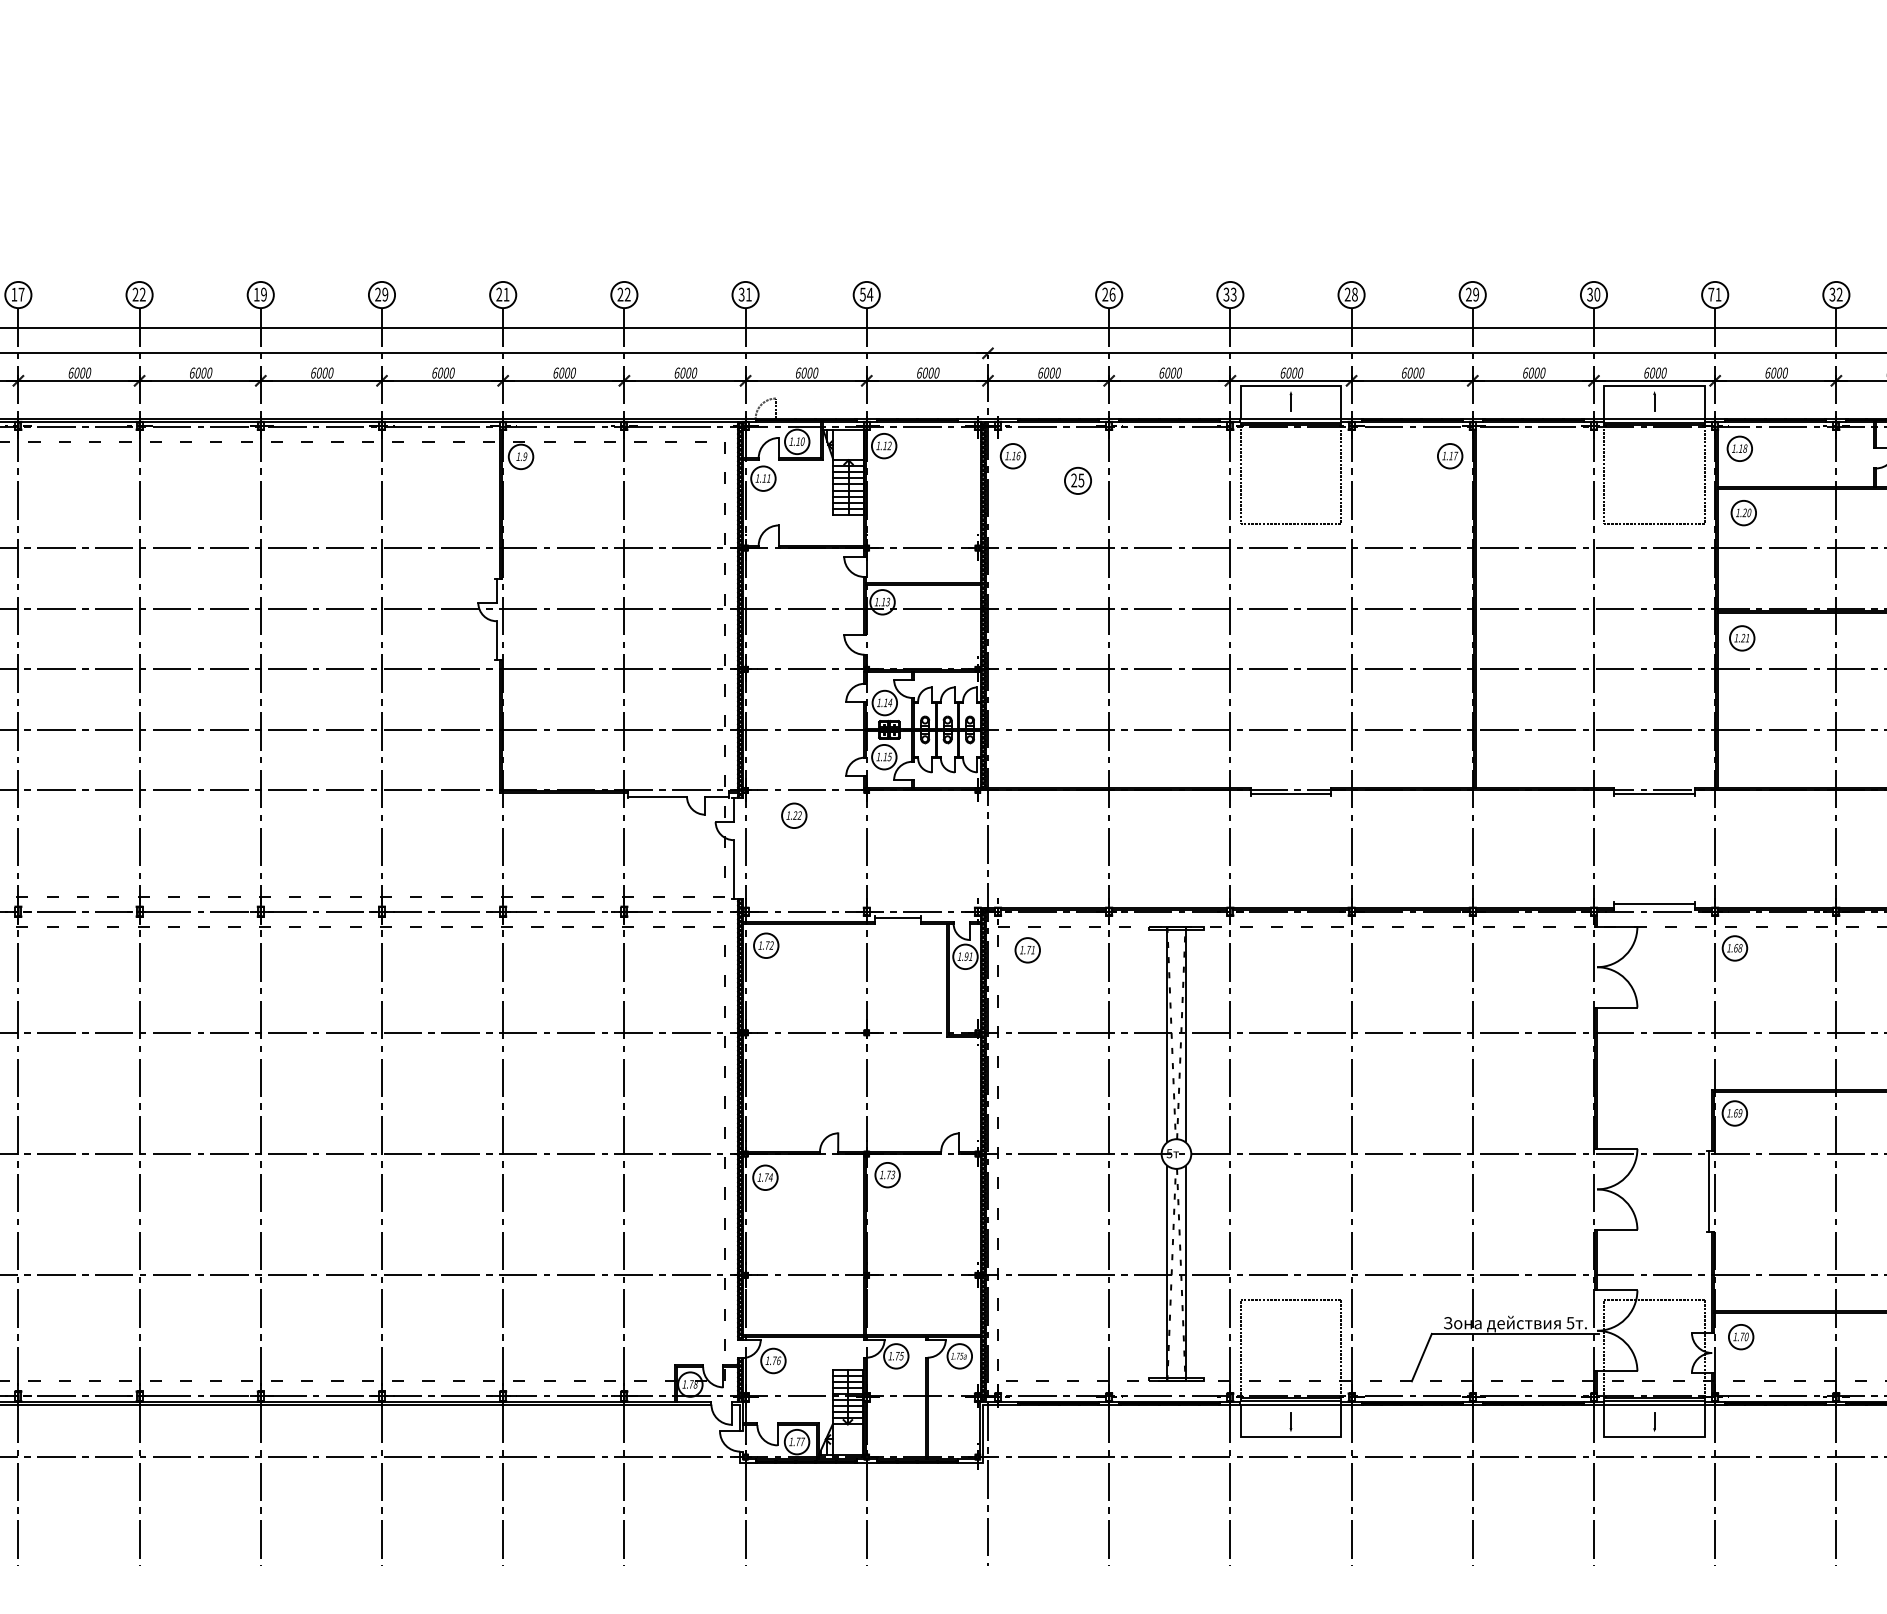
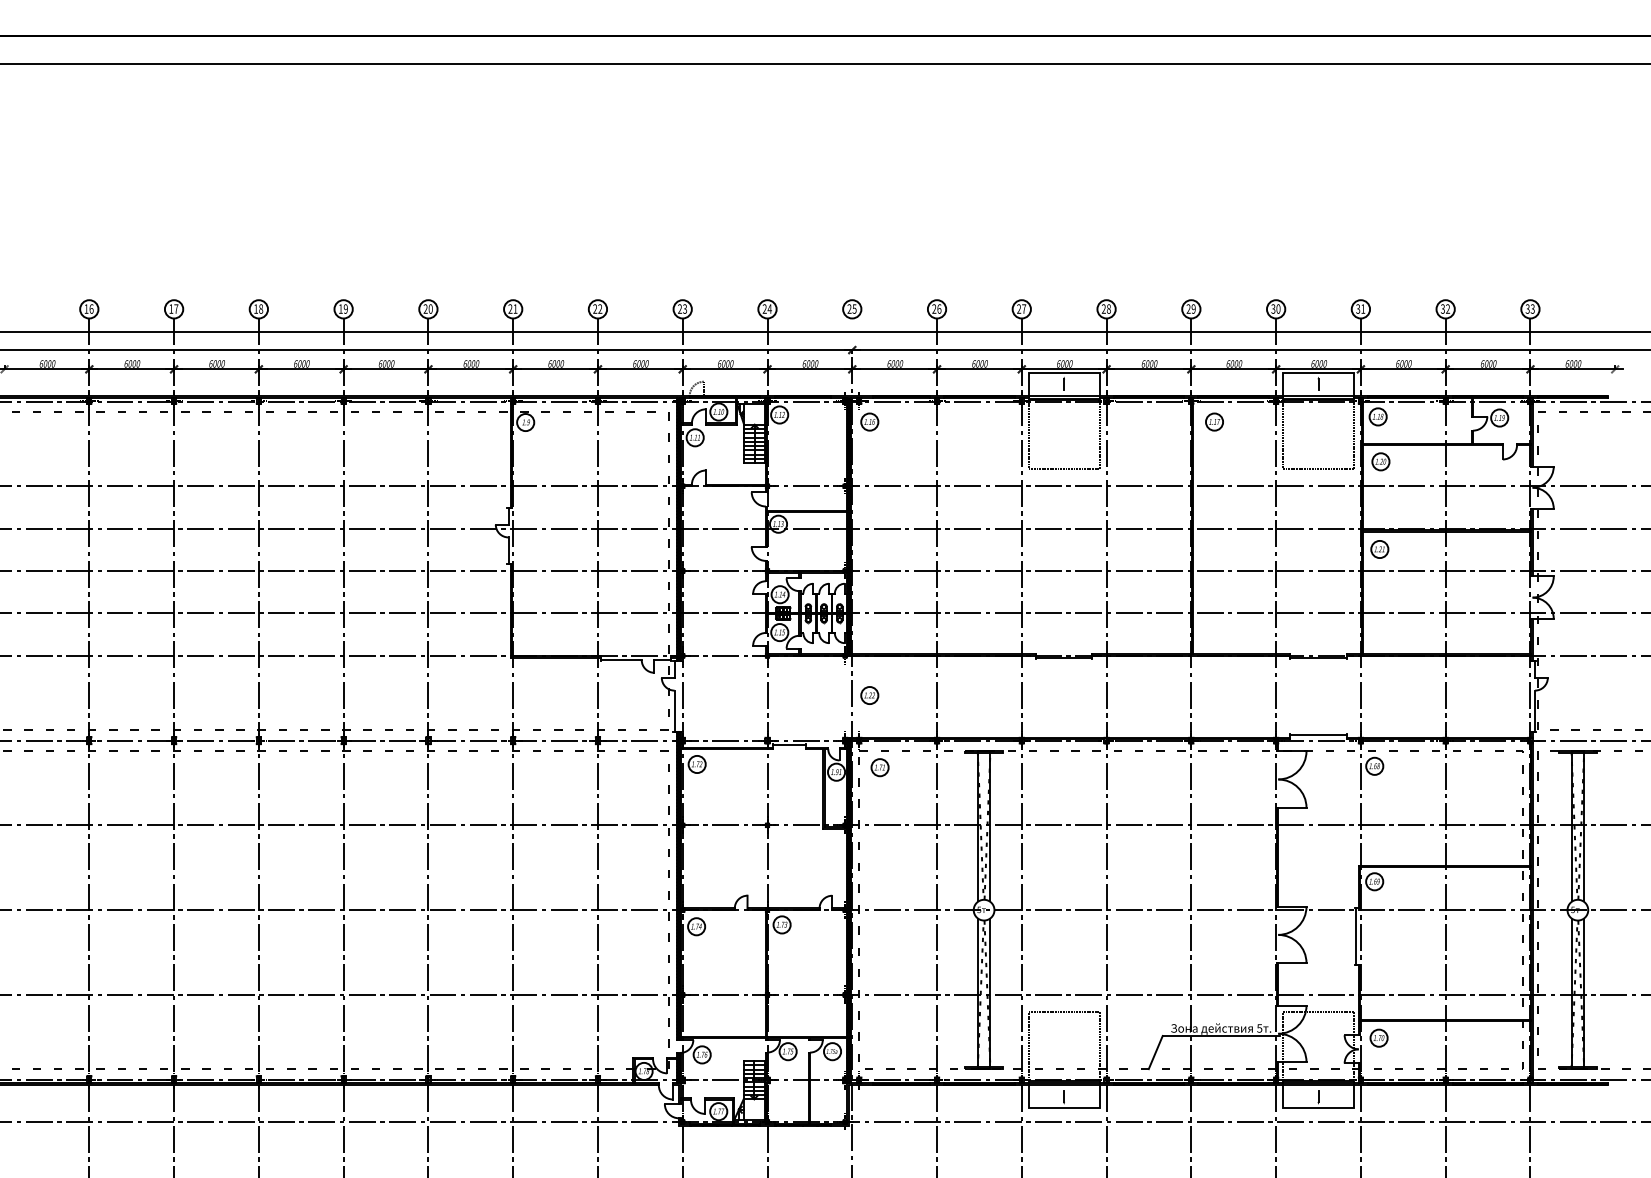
text: (139, 293) -> (258, 308), 22 -> 18
text: (384, 293) -> (430, 308), 29 -> 20
text: (745, 293) -> (682, 308), 31 -> 23
text: (862, 293) -> (764, 308), 54 -> 24
text: (1229, 293) -> (1021, 308), 33 -> 27
text: (1711, 293) -> (1358, 308), 71 -> 31
part: (1450, 455) -> (1214, 421), moved
part: (1078, 481) -> (852, 309), moved
part: (793, 815) -> (869, 695), moved

